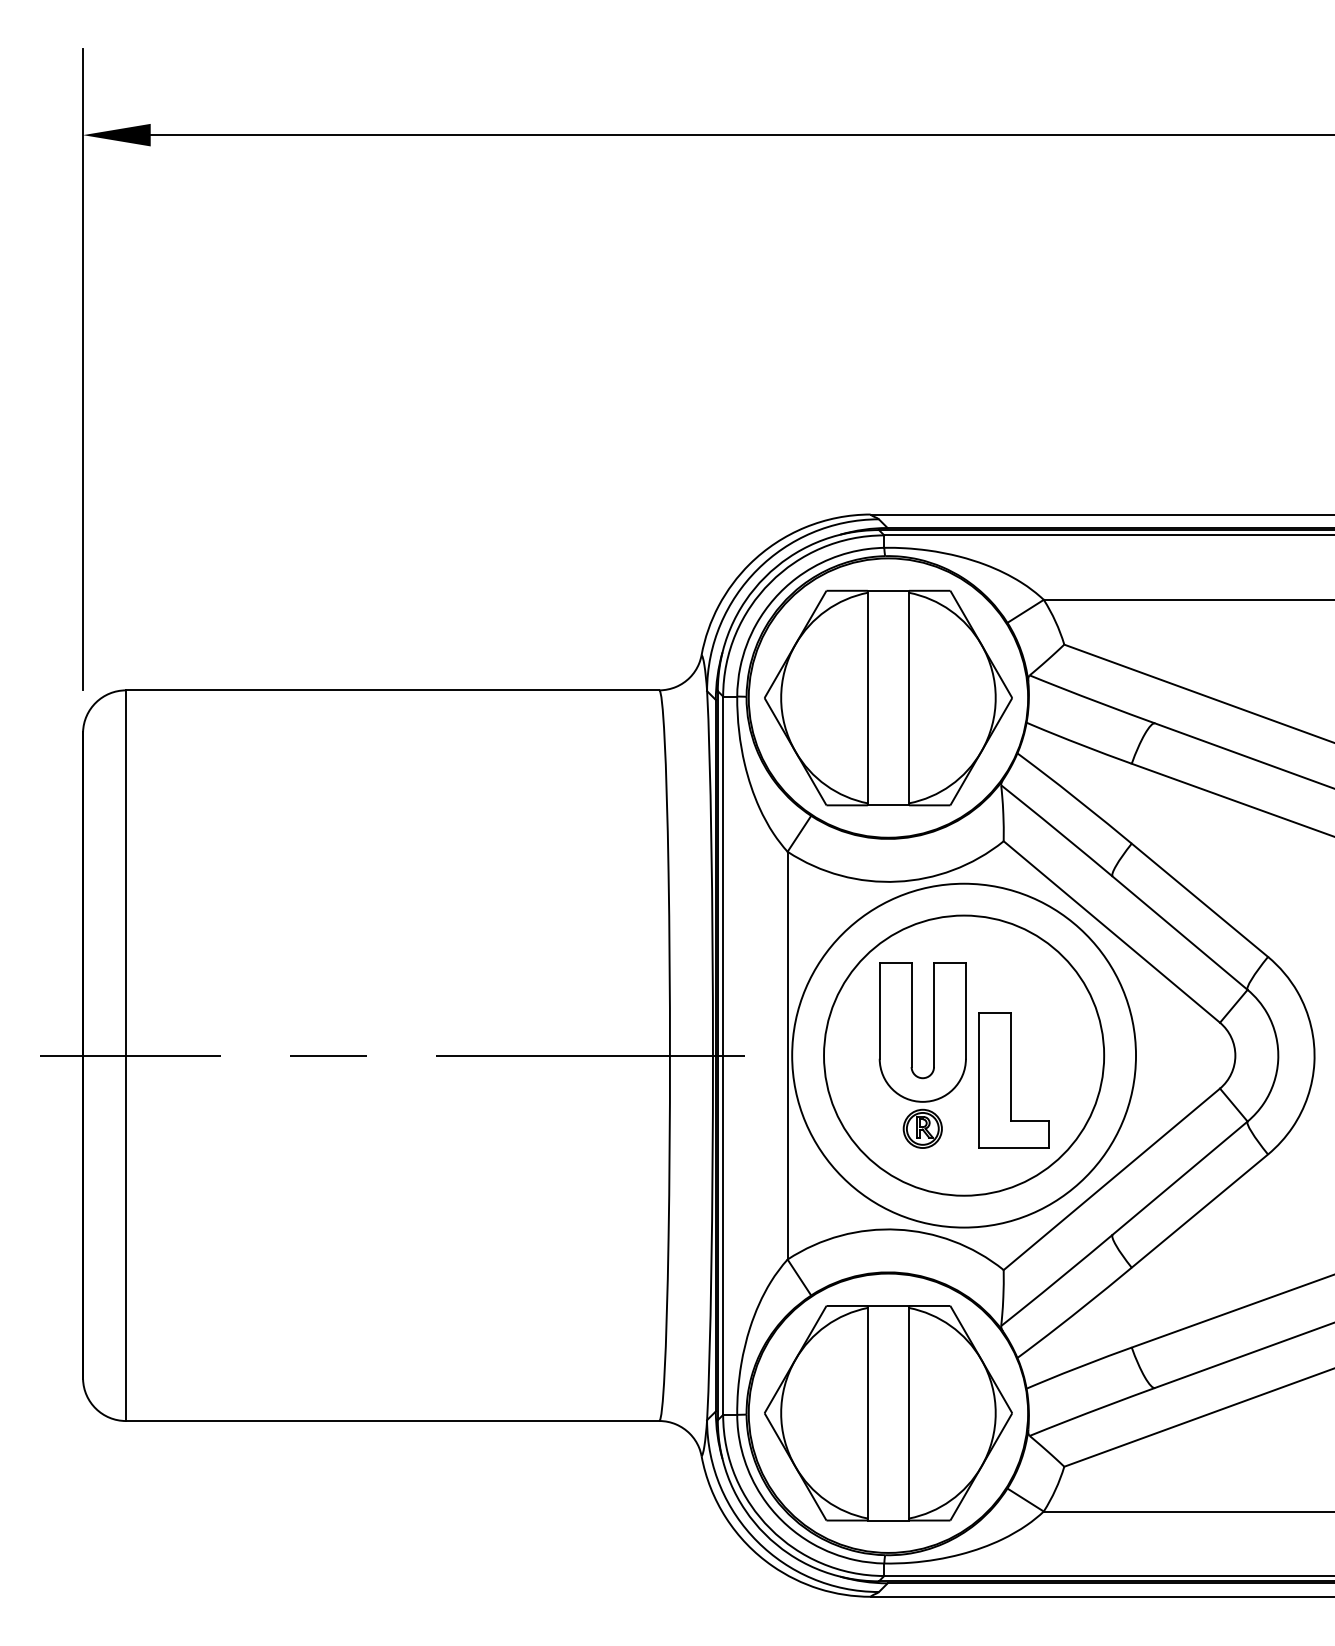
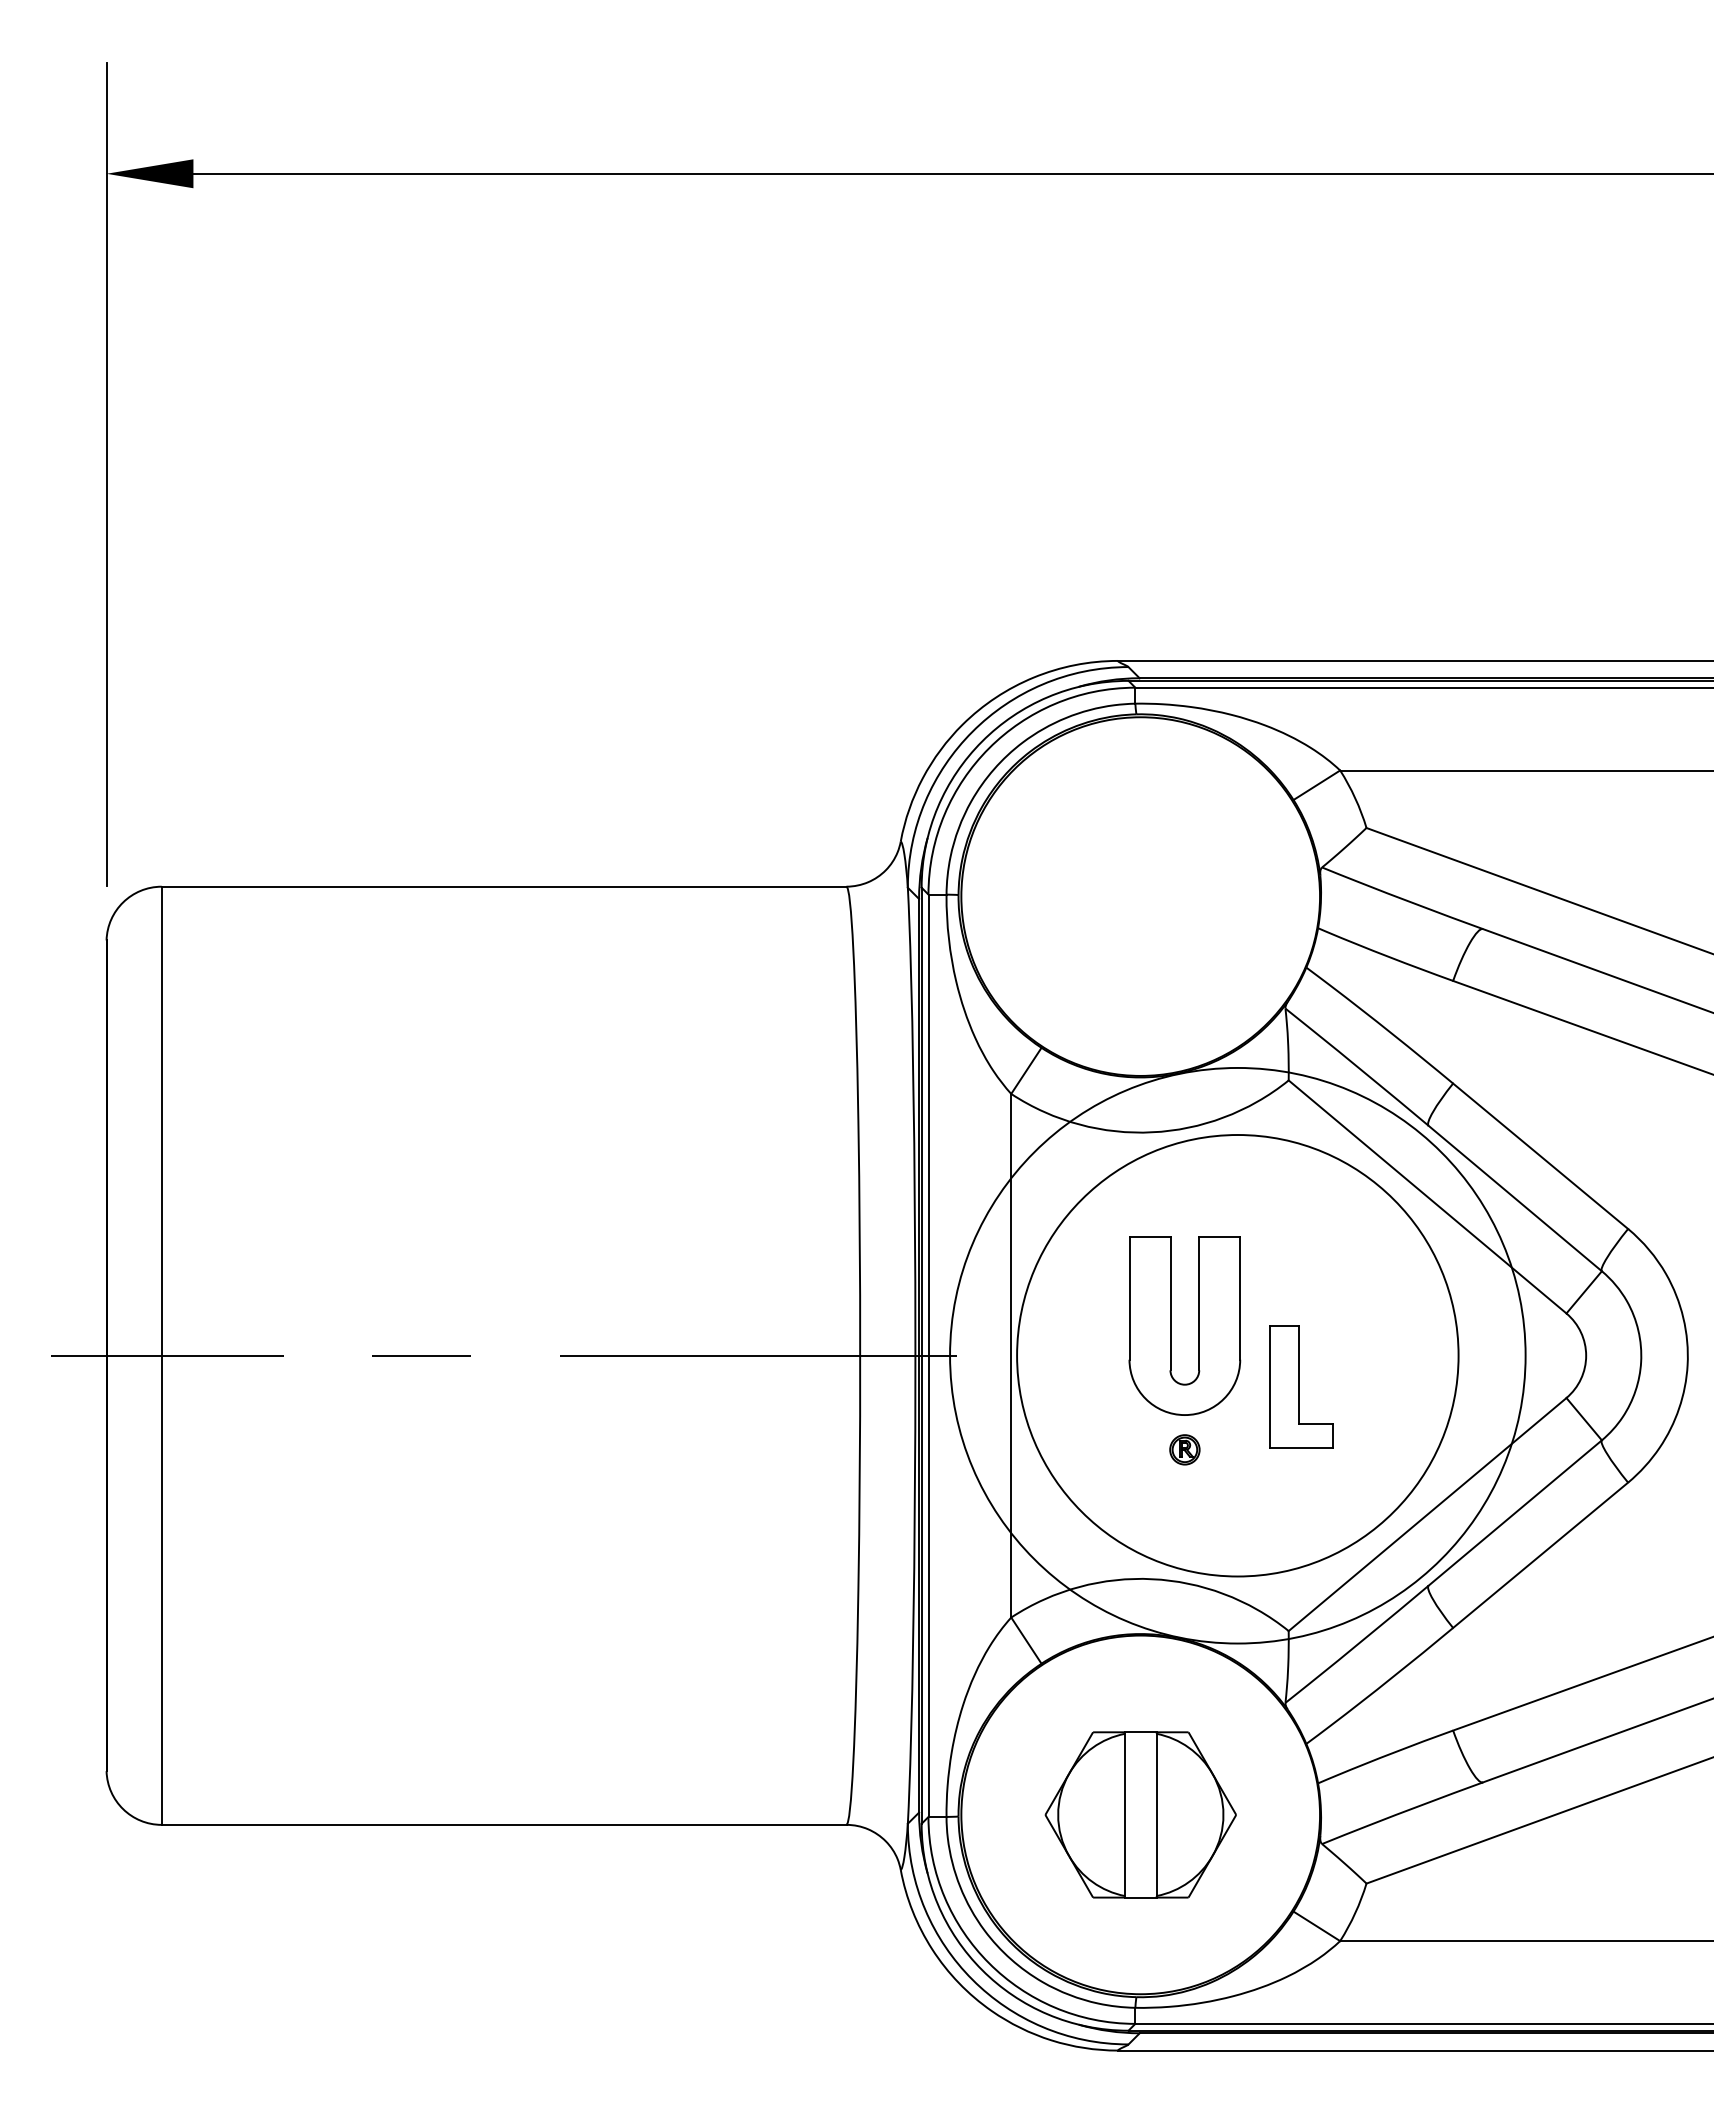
part: (888, 698) -> (1140, 896), removed
circle: (963, 1055) -> (1237, 1355), size x1.6
part: (1013, 1079) -> (1301, 1386), size x0.7
part: (922, 1128) -> (1184, 1449), size x0.6
part: (888, 1412) -> (1140, 1814), size x0.6

